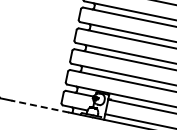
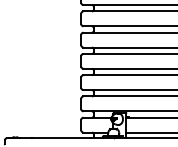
line: (39, 106) -> (60, 138), dashed -> solid

